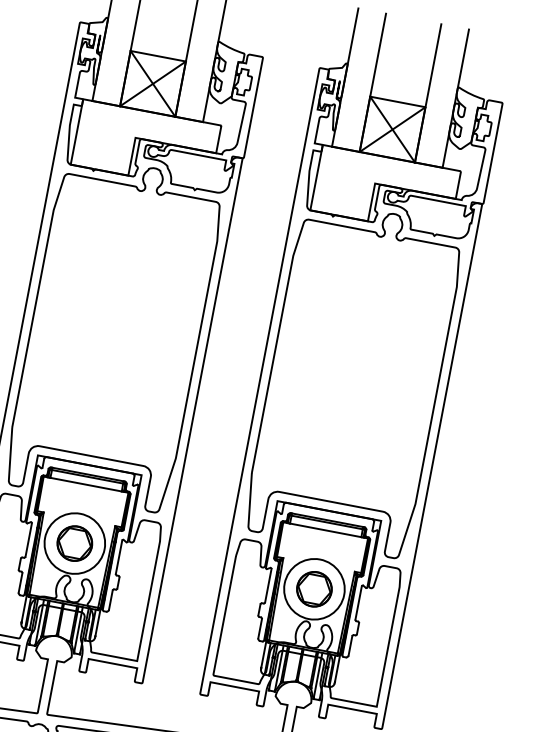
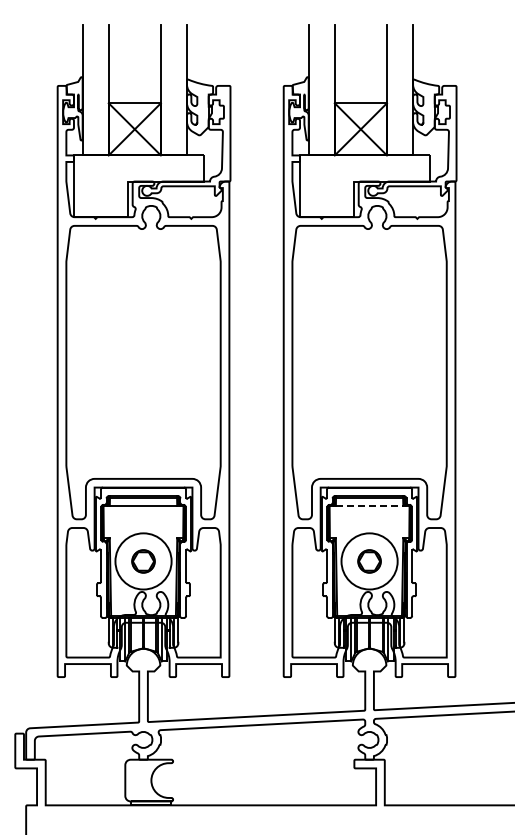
line: (325, 529) -> (369, 505), solid -> dashed
part: (74, 543) -> (143, 561), size x0.7
part: (314, 589) -> (369, 561), size x0.7

